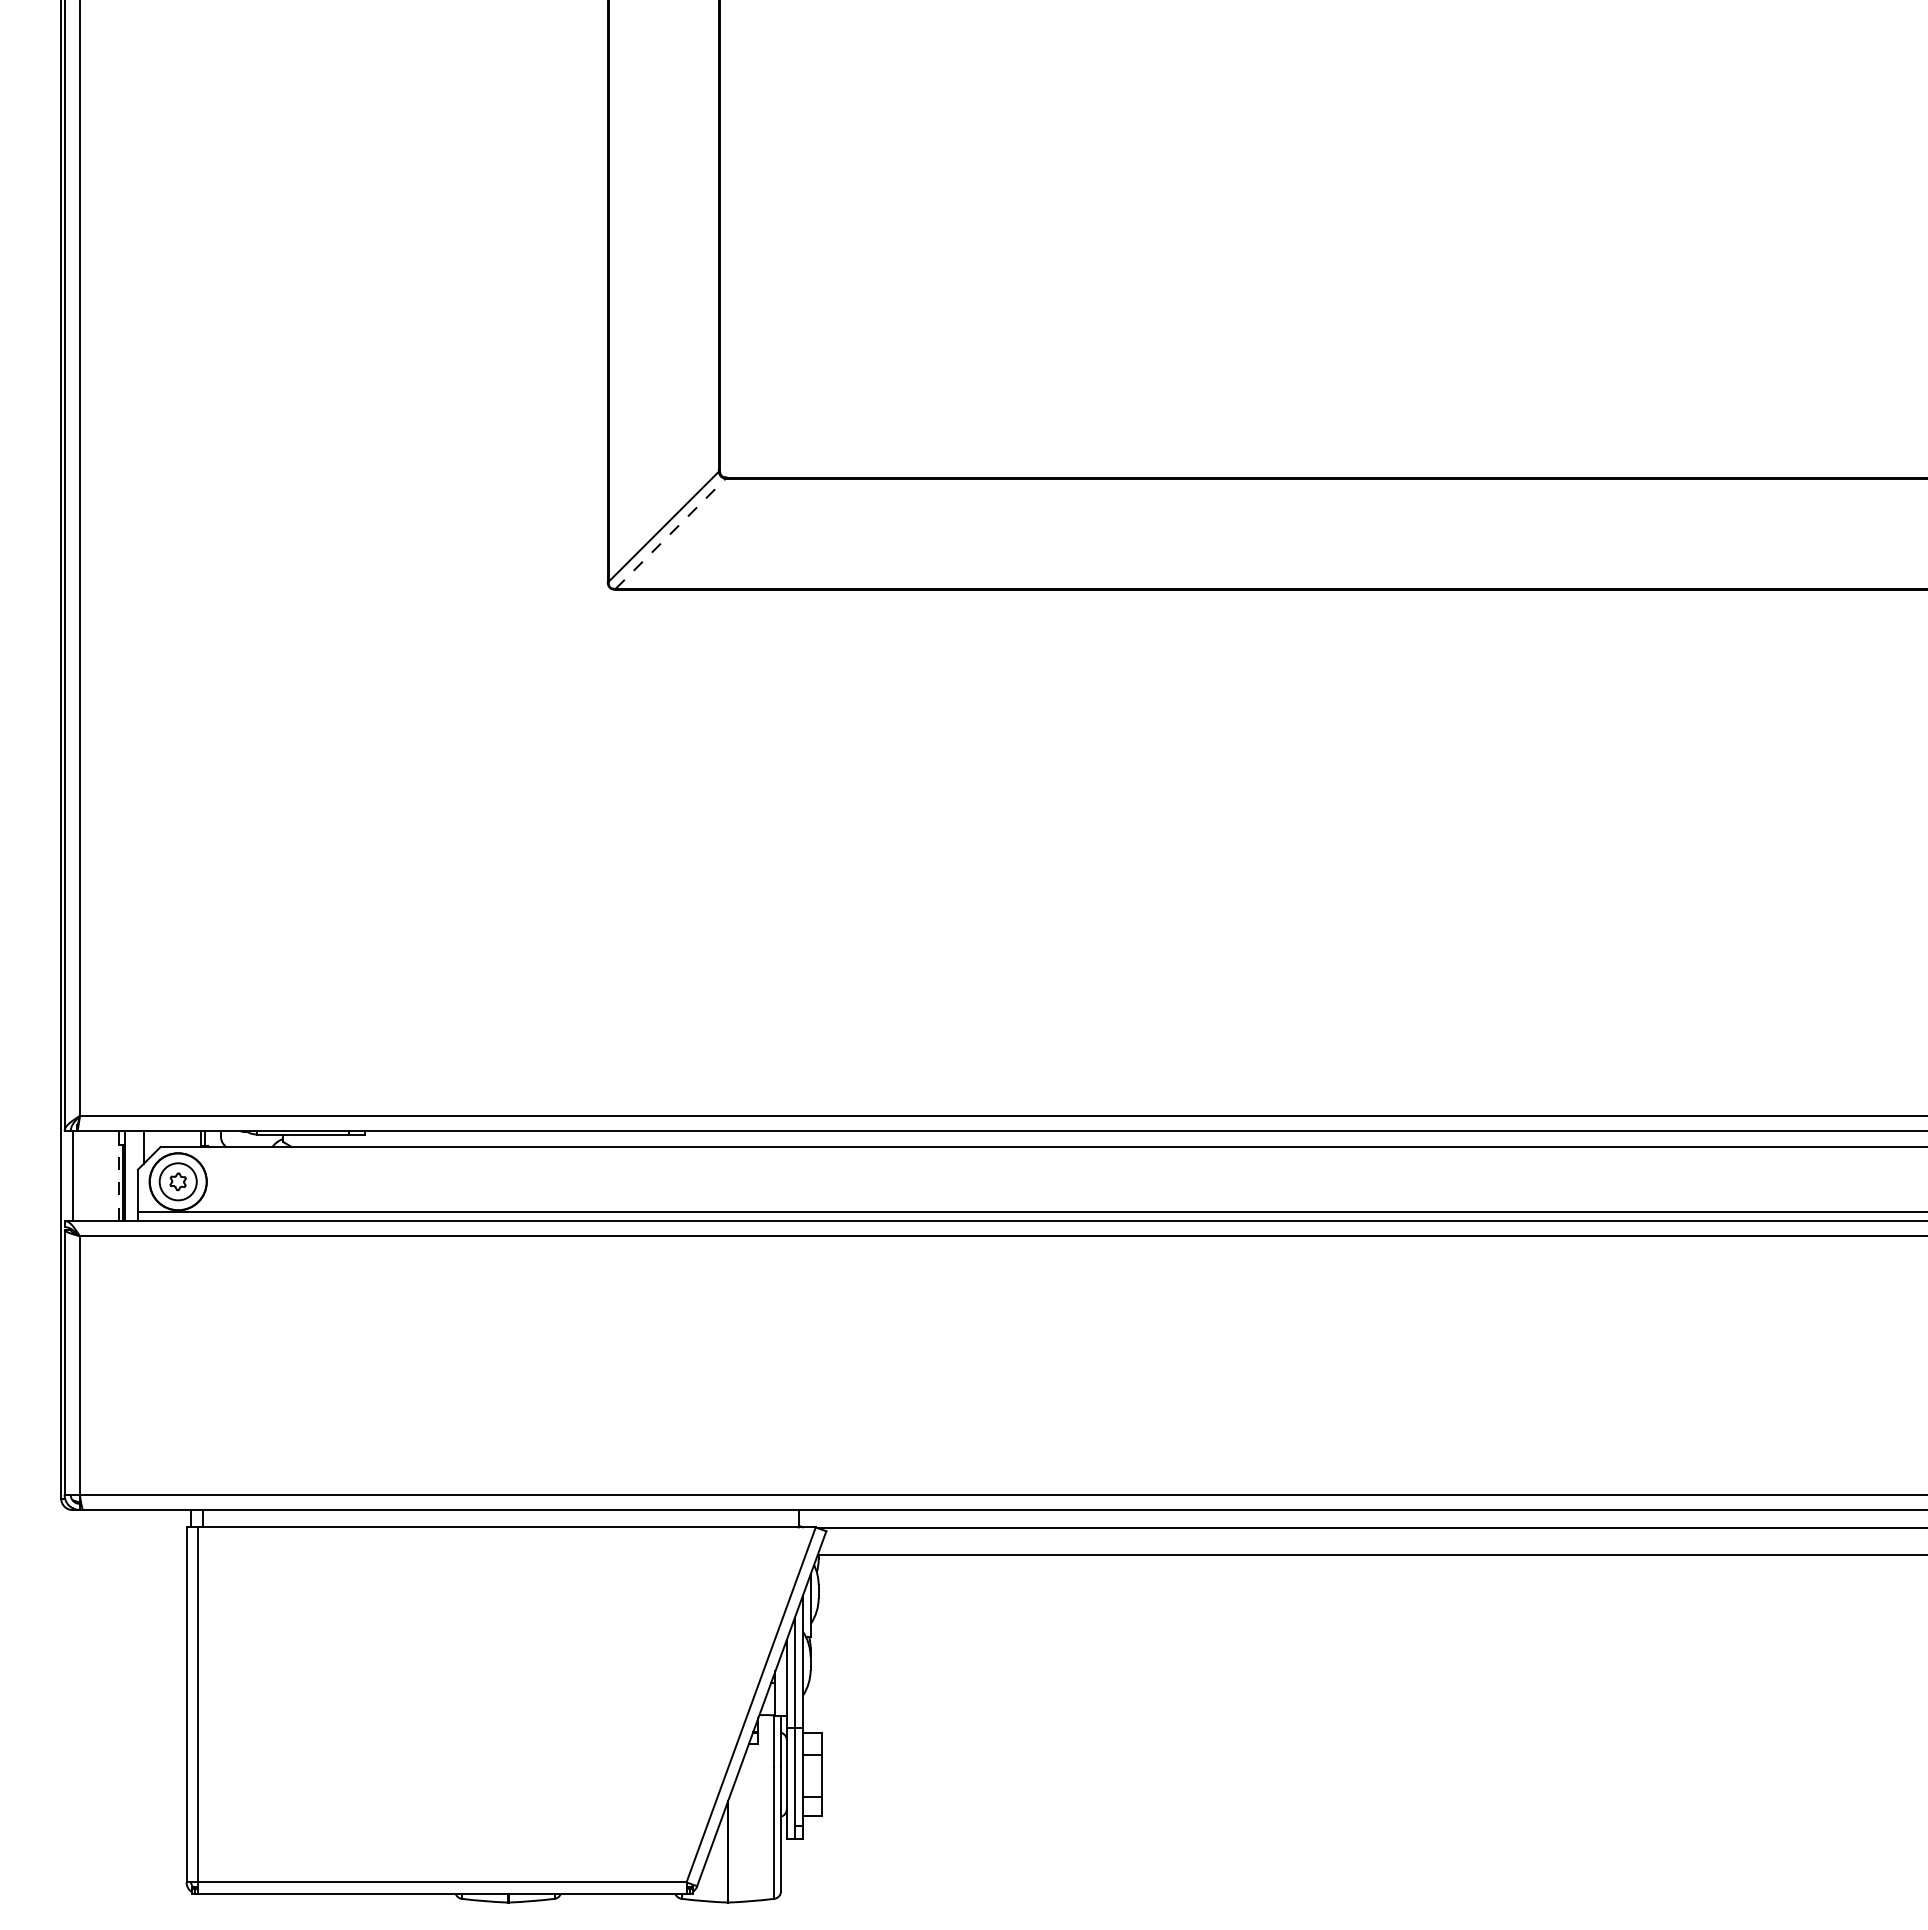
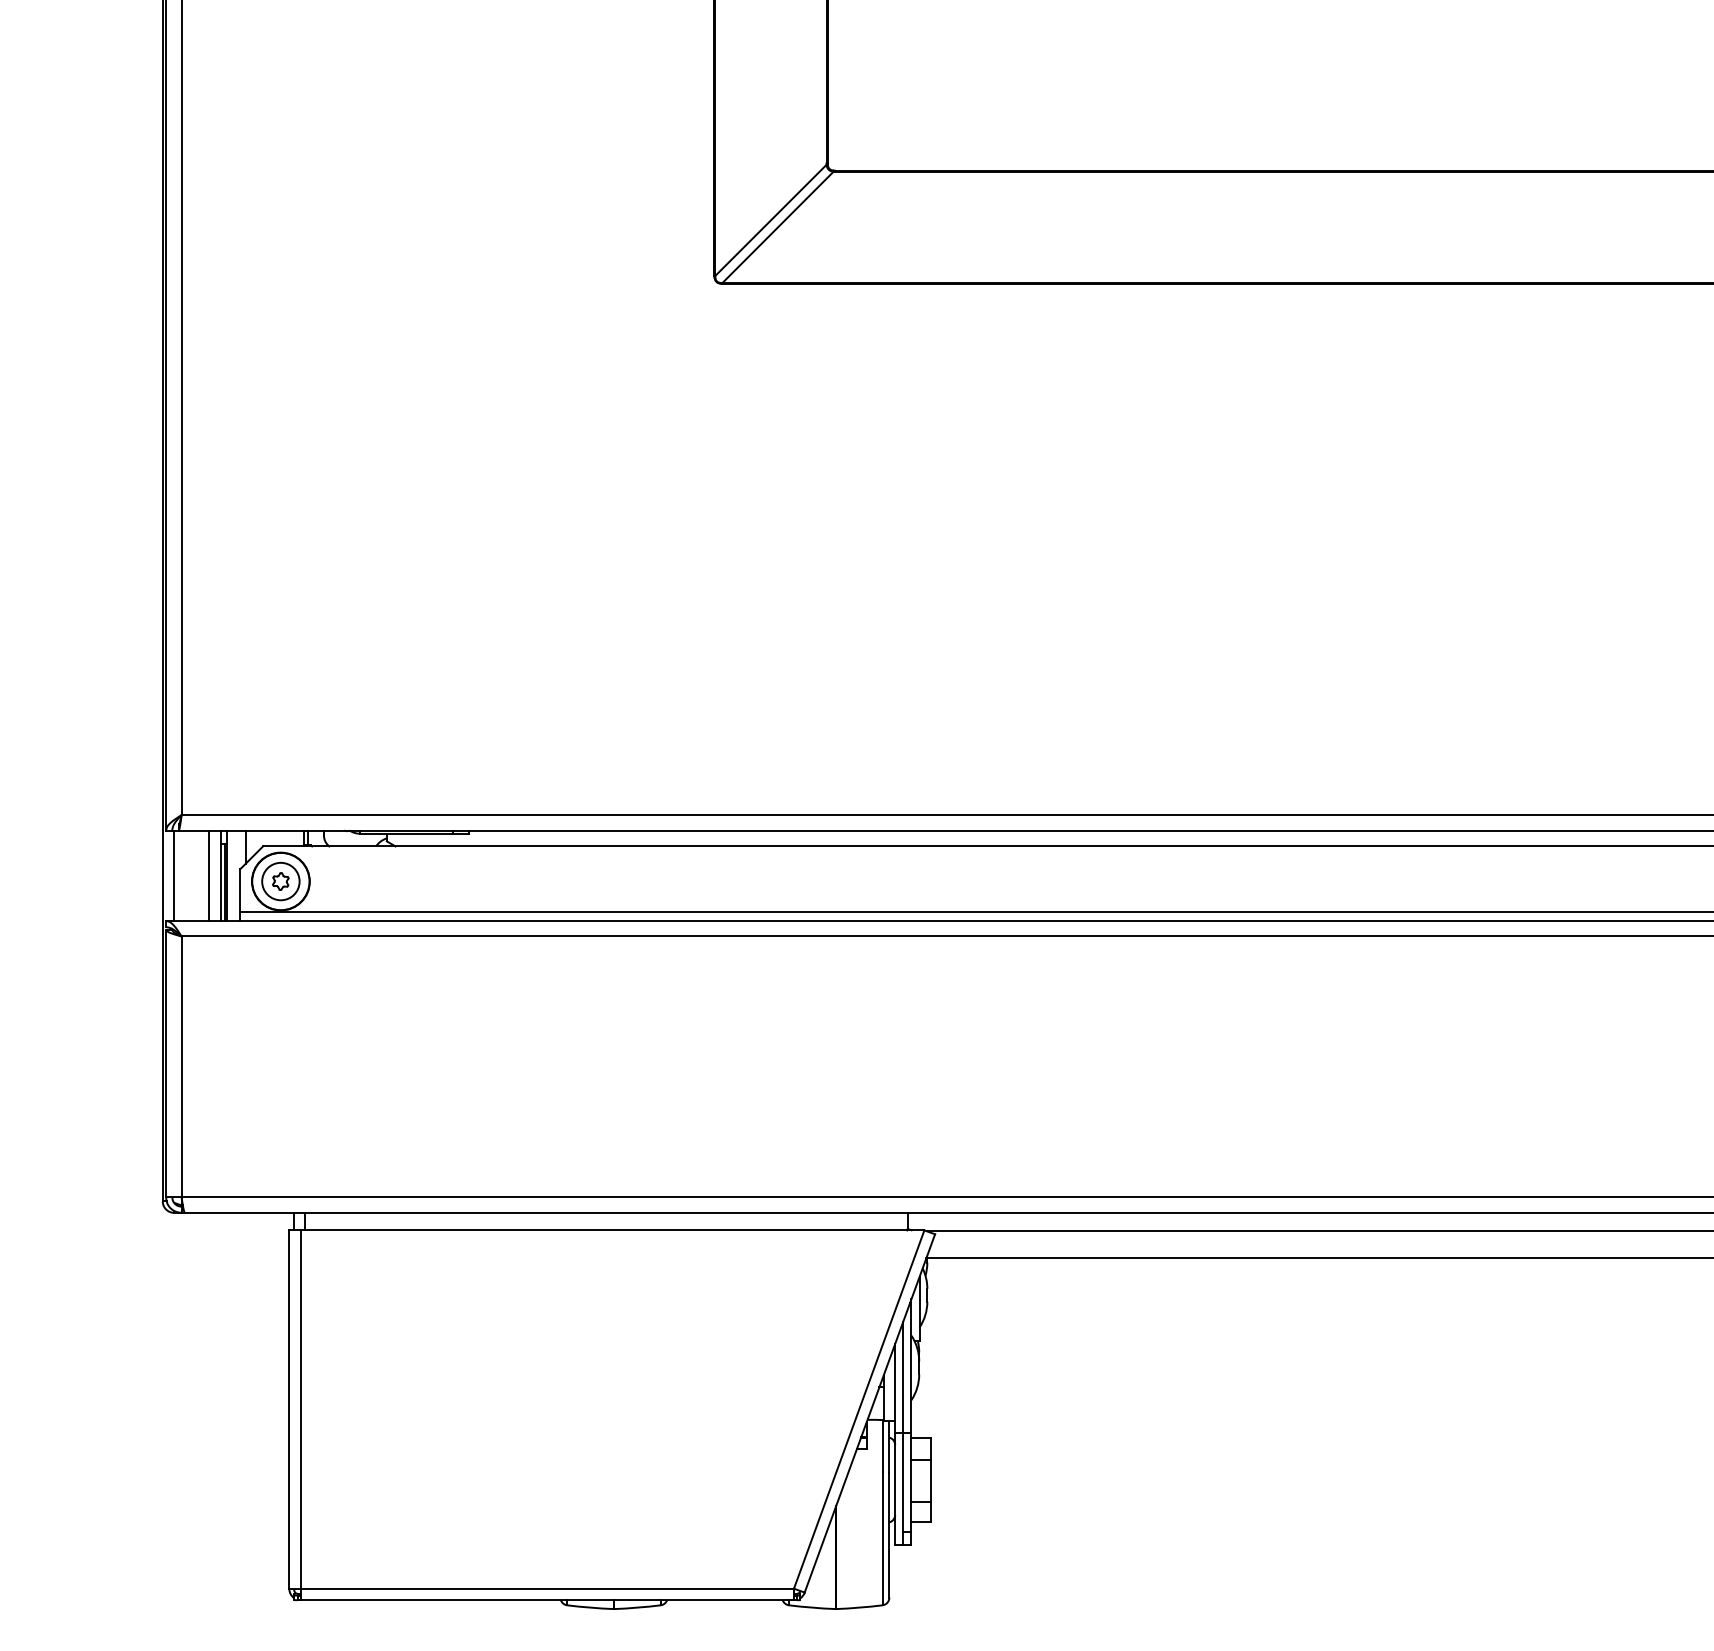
line: (670, 533) -> (777, 227), dashed -> solid
line: (107, 1175) -> (209, 875), added
line: (118, 1176) -> (220, 876), dashed -> solid

